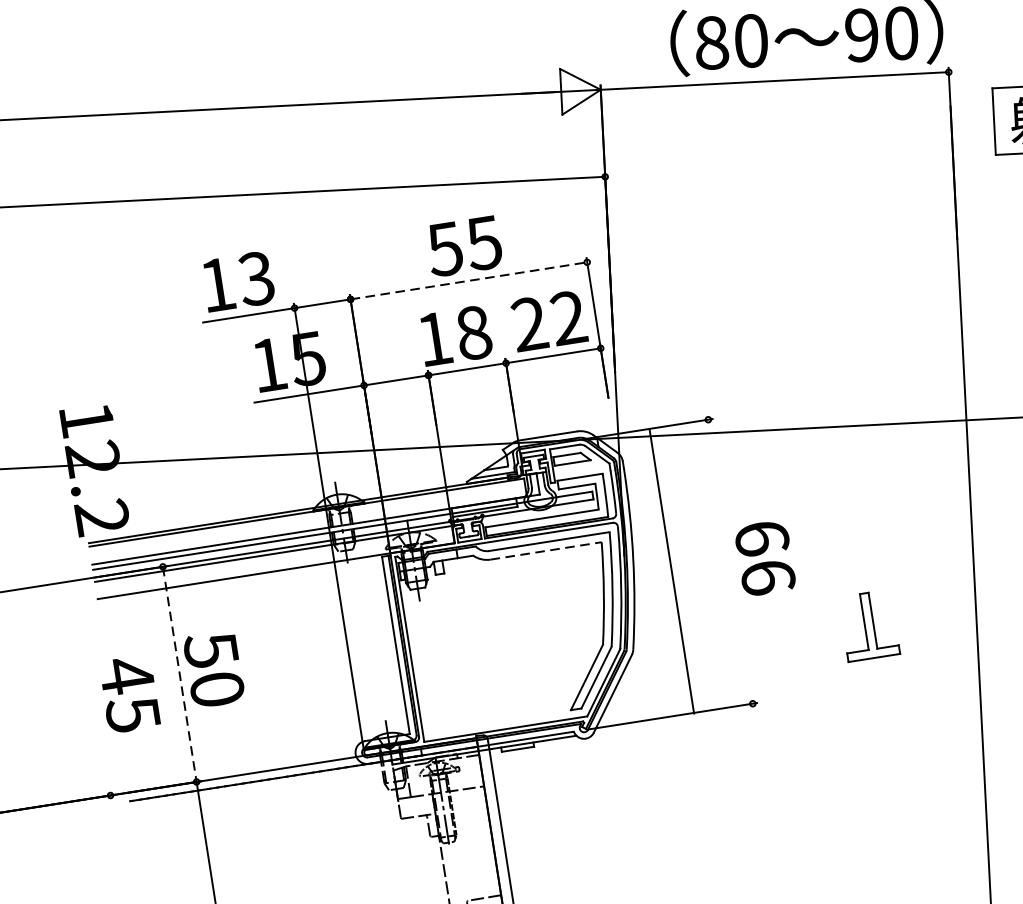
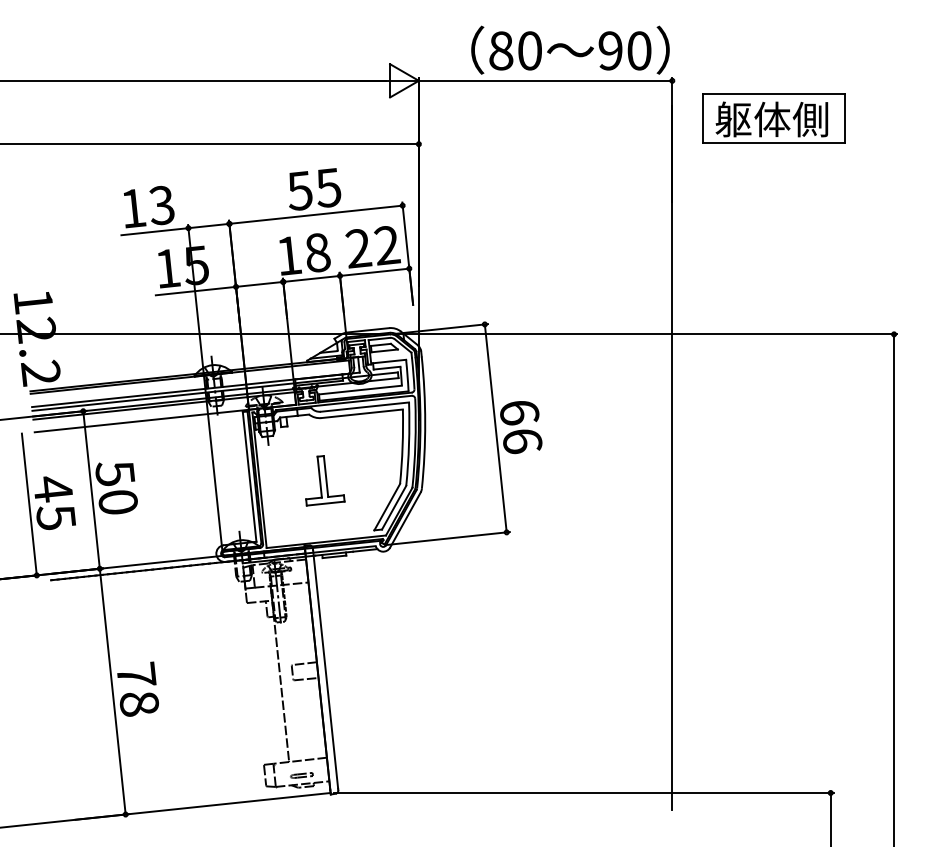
line: (469, 280) -> (316, 214), dashed -> solid
line: (546, 550) -> (362, 413), dashed -> solid
line: (671, 571) -> (495, 428), moved
part: (872, 626) -> (325, 480), moved
line: (179, 675) -> (91, 490), dashed -> solid
line: (94, 698) -> (28, 504), added

